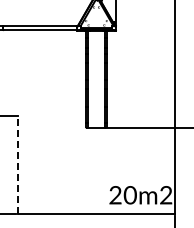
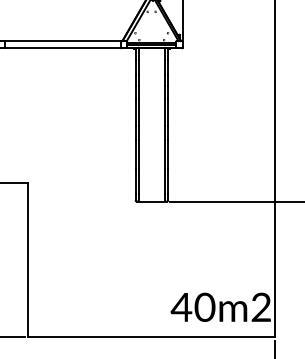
line: (18, 164) -> (28, 258), dashed -> solid
text: (115, 195) -> (181, 307), 20m2 -> 40m2

